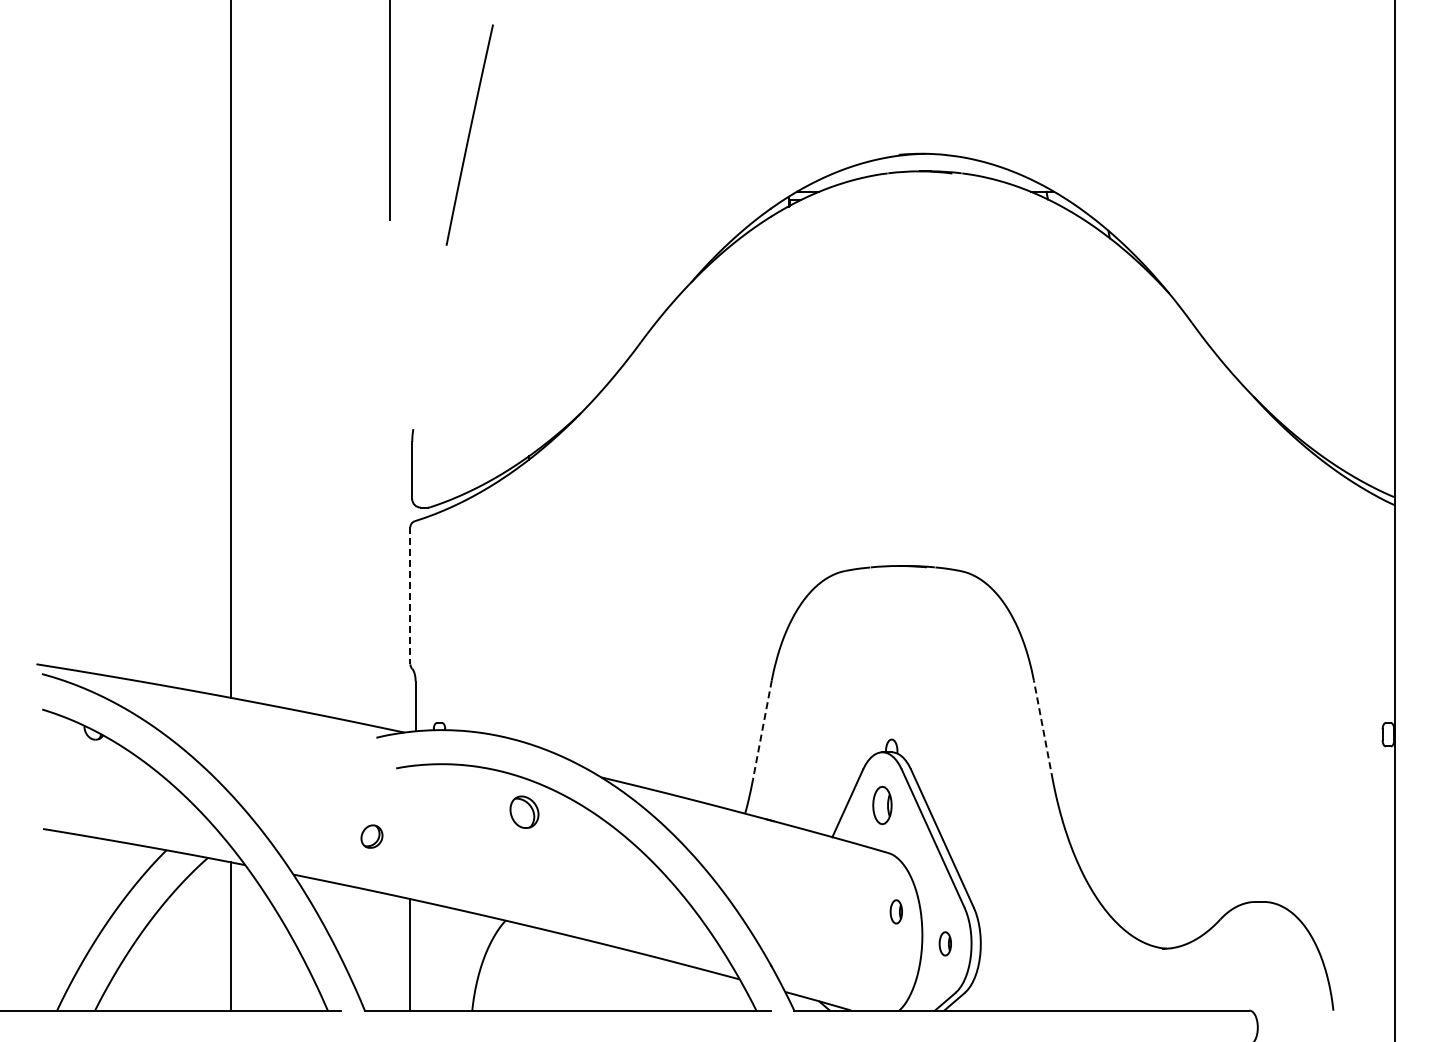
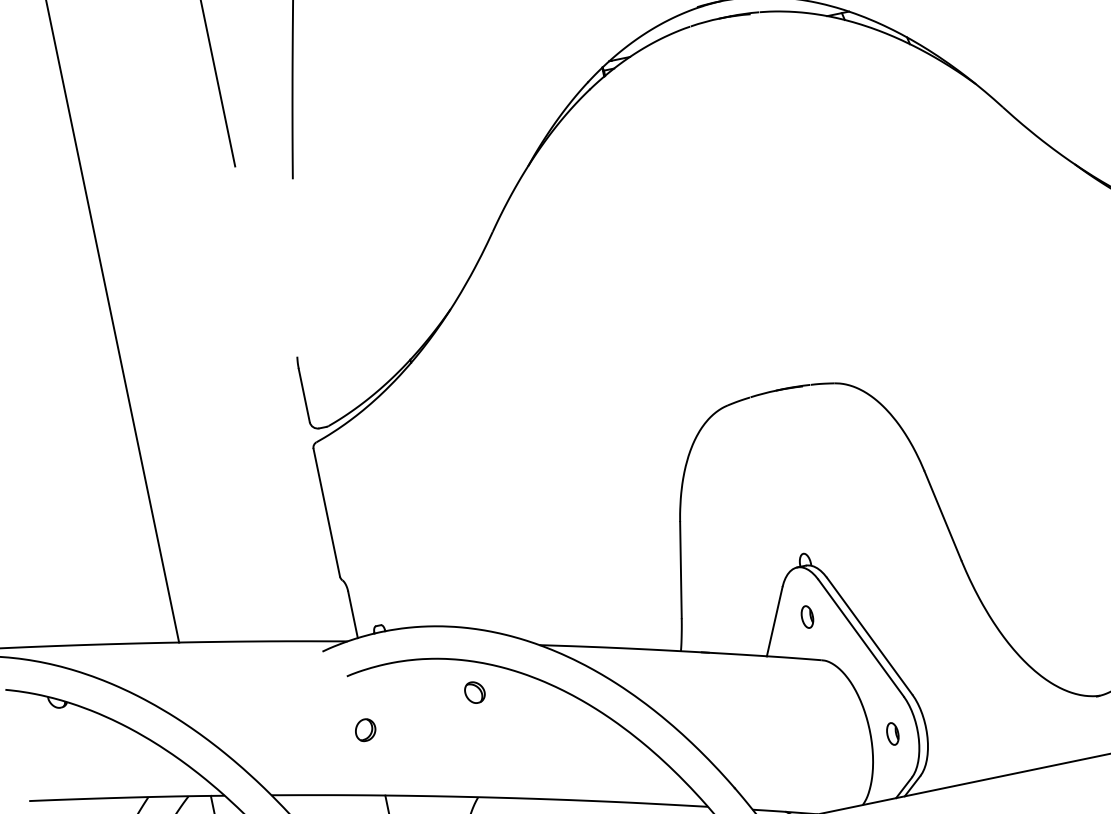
line: (410, 595) -> (326, 512), dashed -> solid
line: (762, 730) -> (681, 570), dashed -> solid
line: (1043, 730) -> (943, 516), dashed -> solid
part: (882, 805) -> (807, 617), size x0.62
part: (524, 812) -> (475, 692), size x0.71
part: (371, 836) -> (365, 730), moved
part: (895, 911) -> (840, 713), removed

